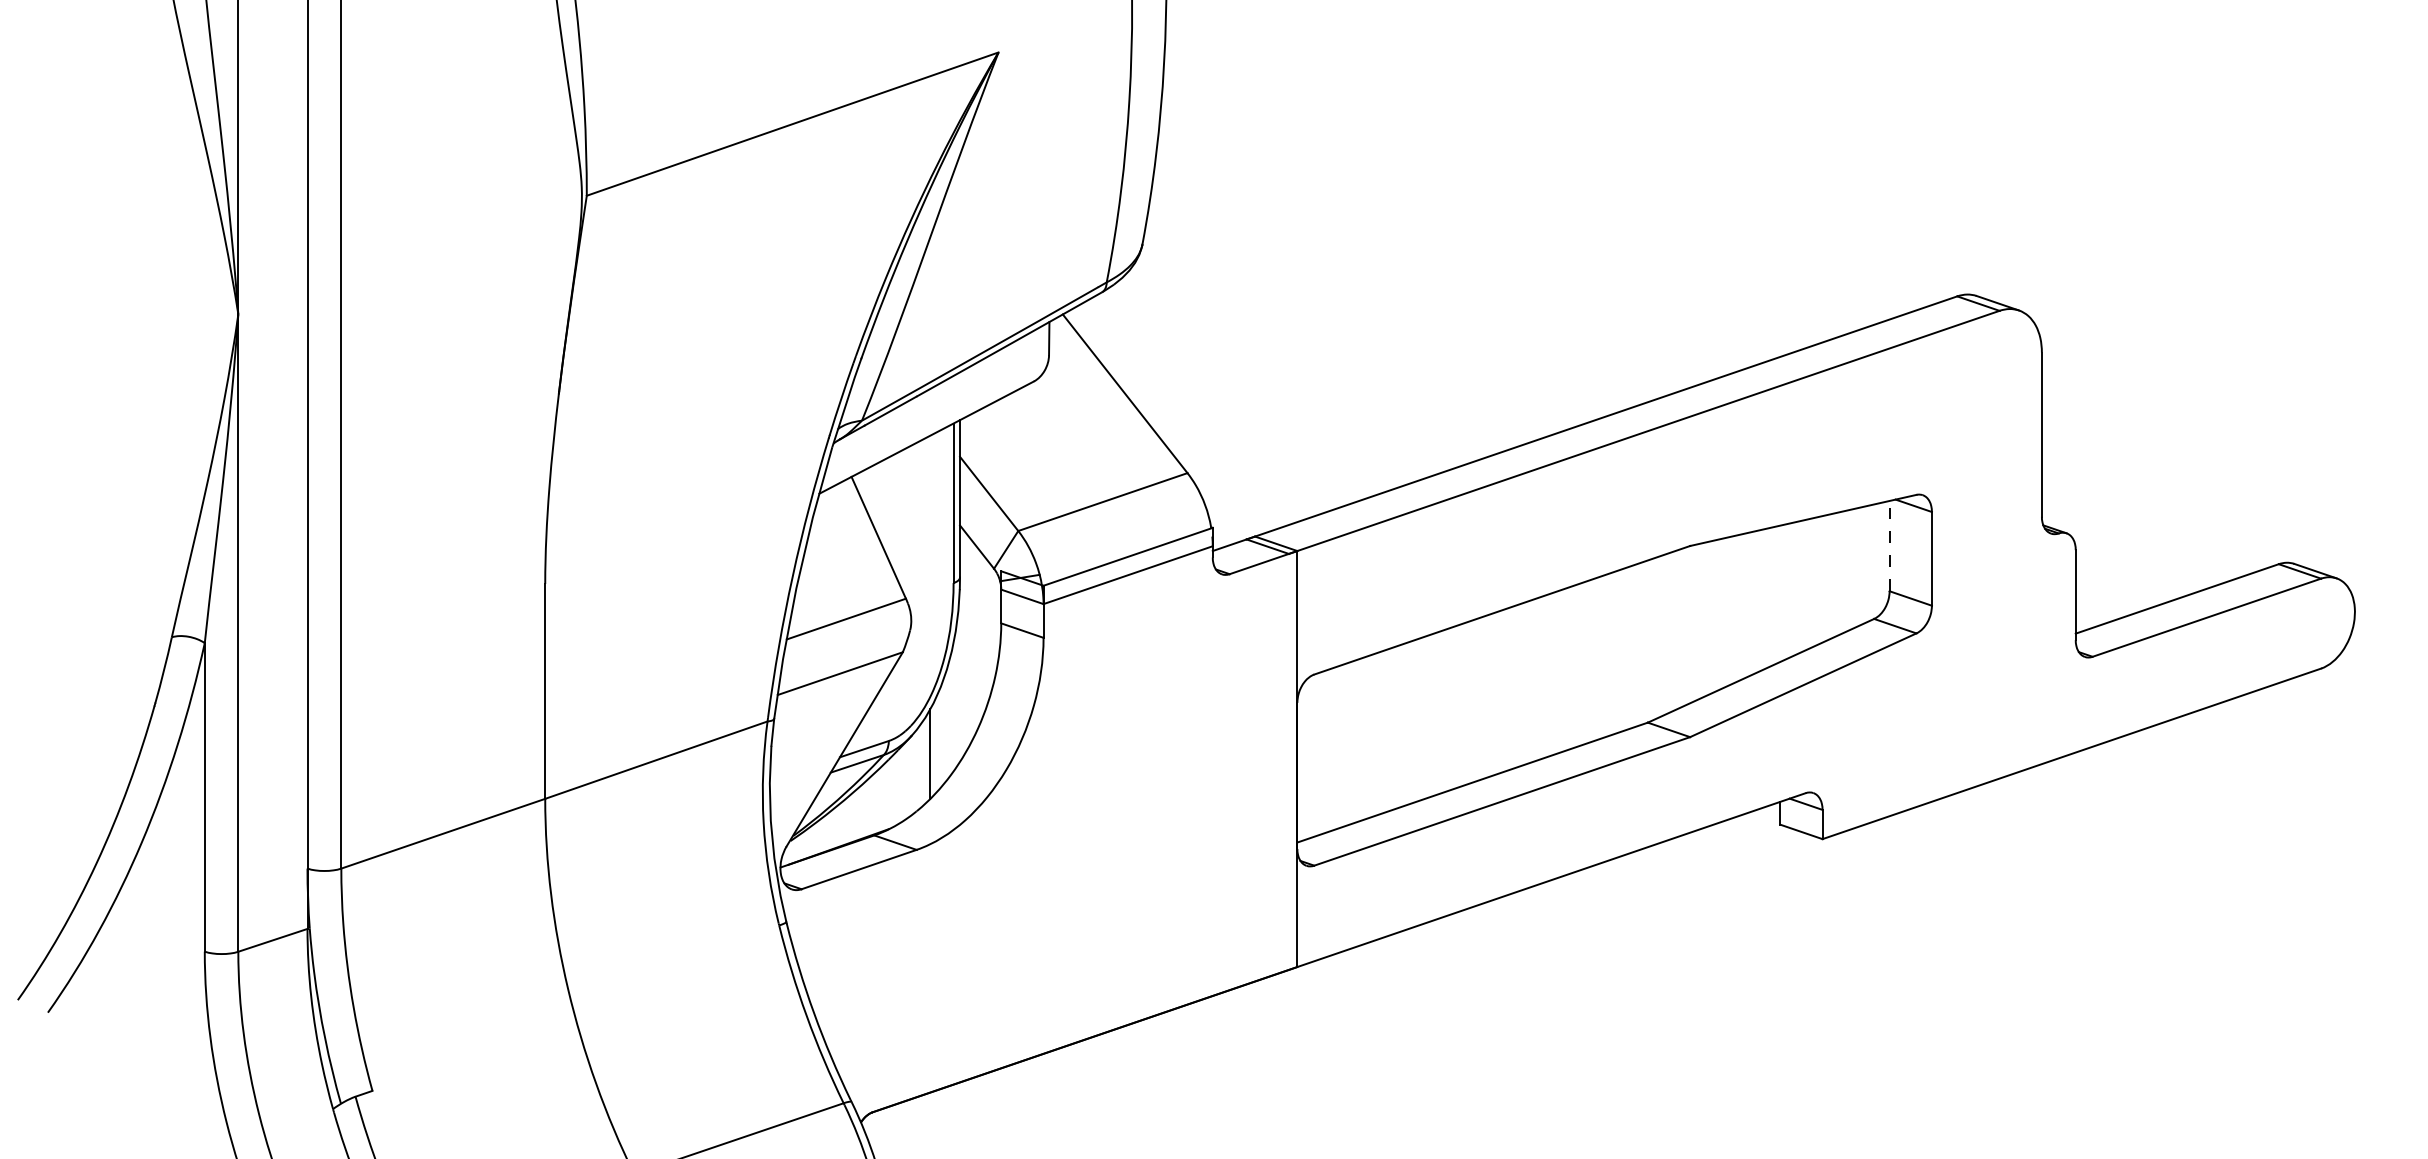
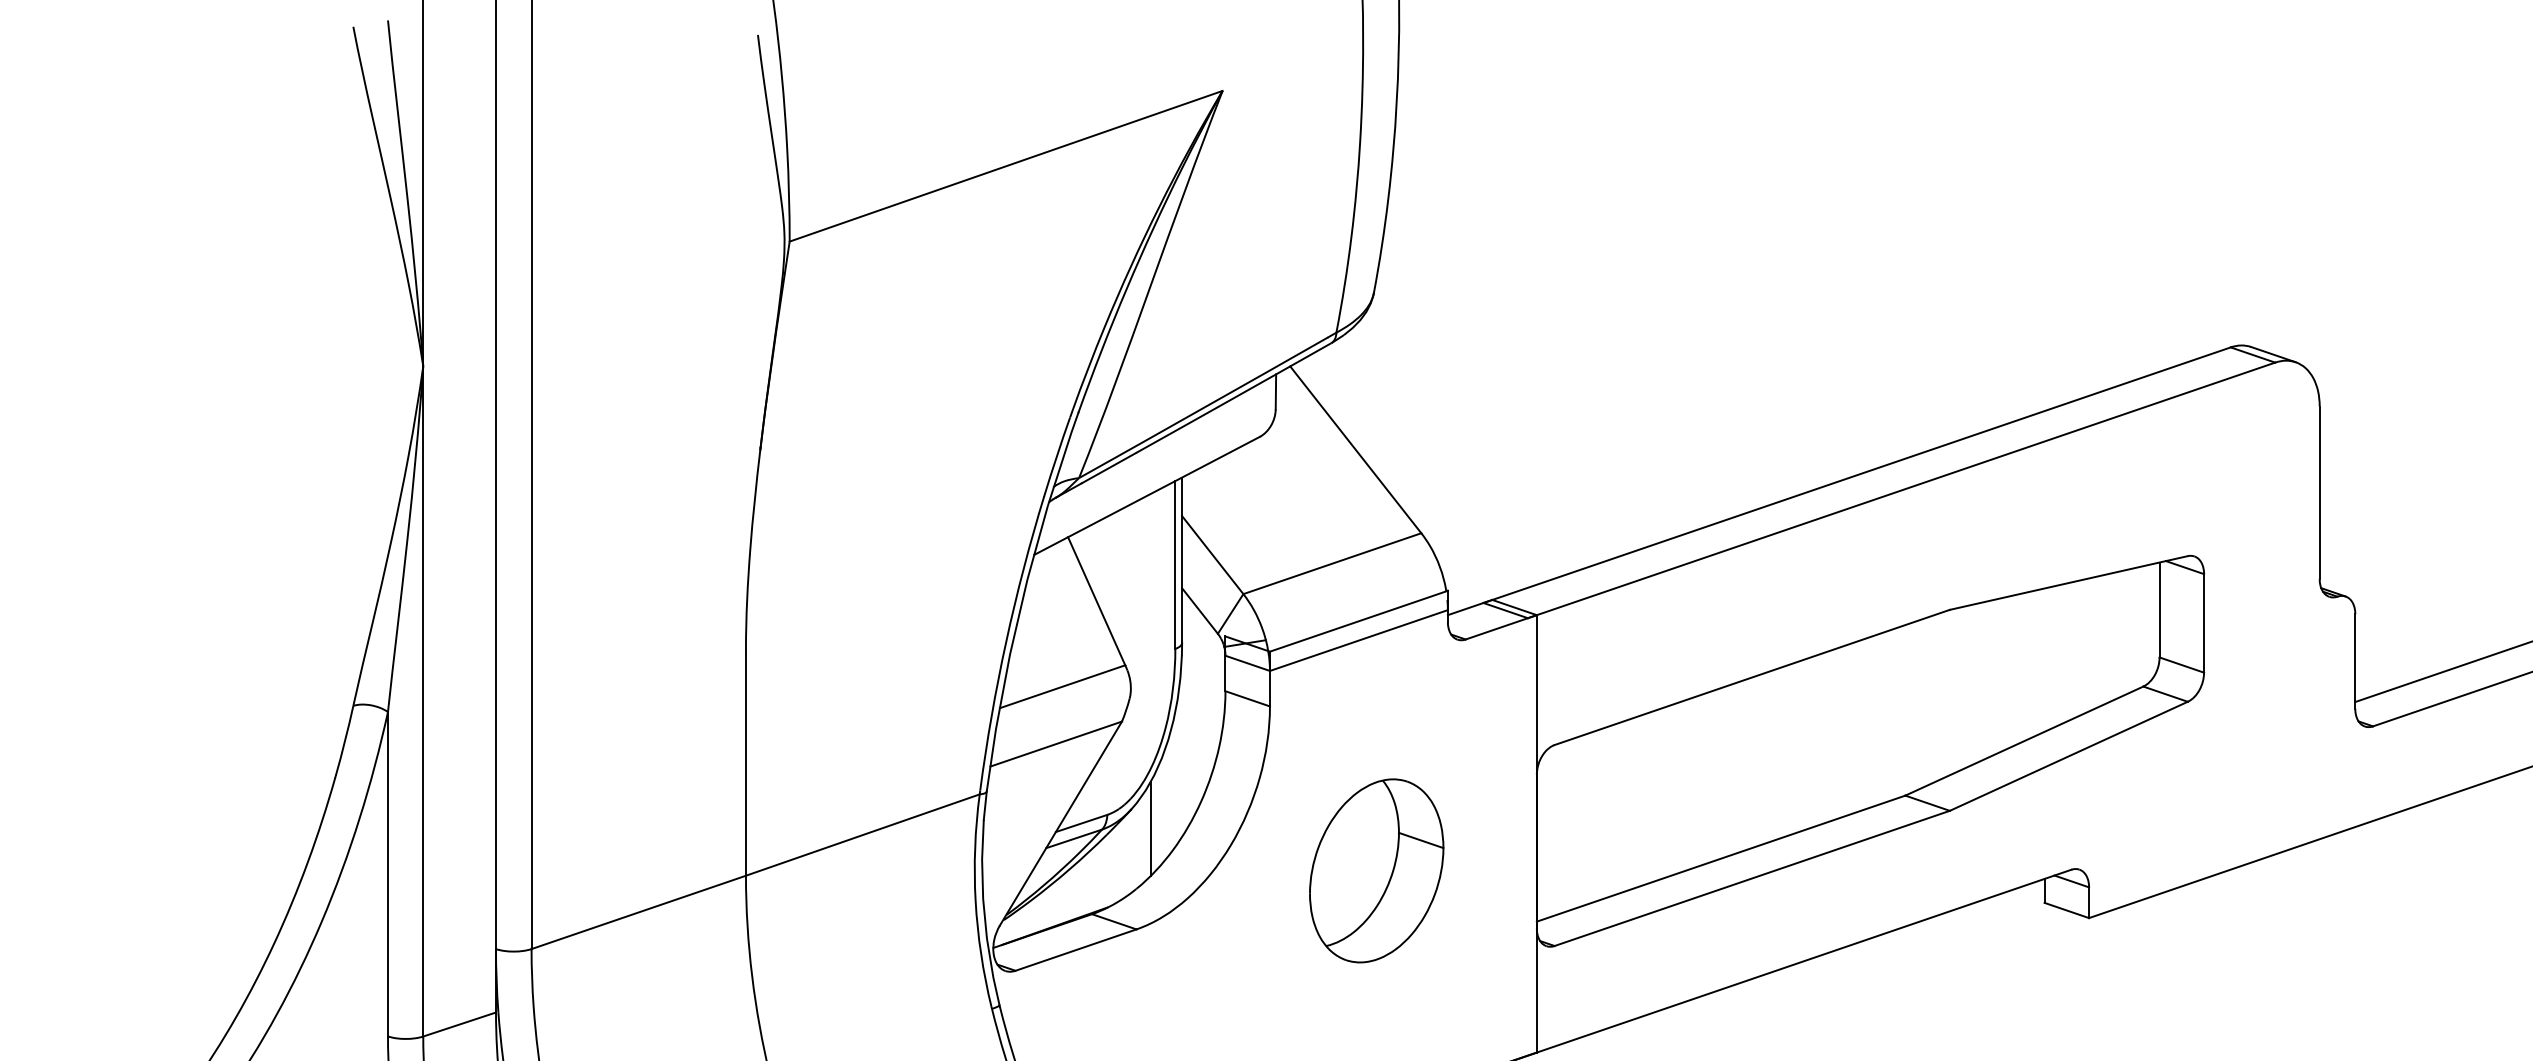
line: (1889, 545) -> (2159, 609), dashed -> solid
part: (1144, 794) -> (1376, 871), added

